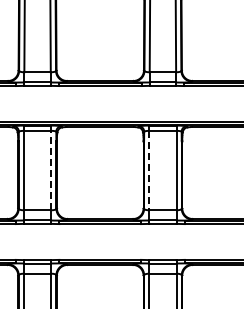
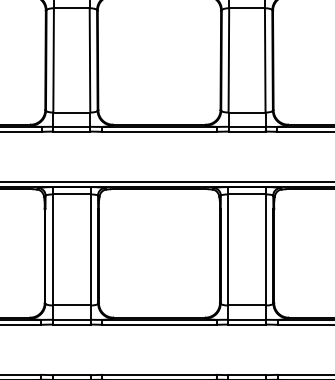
line: (51, 170) -> (91, 249), dashed -> solid
line: (149, 170) -> (228, 249), dashed -> solid

